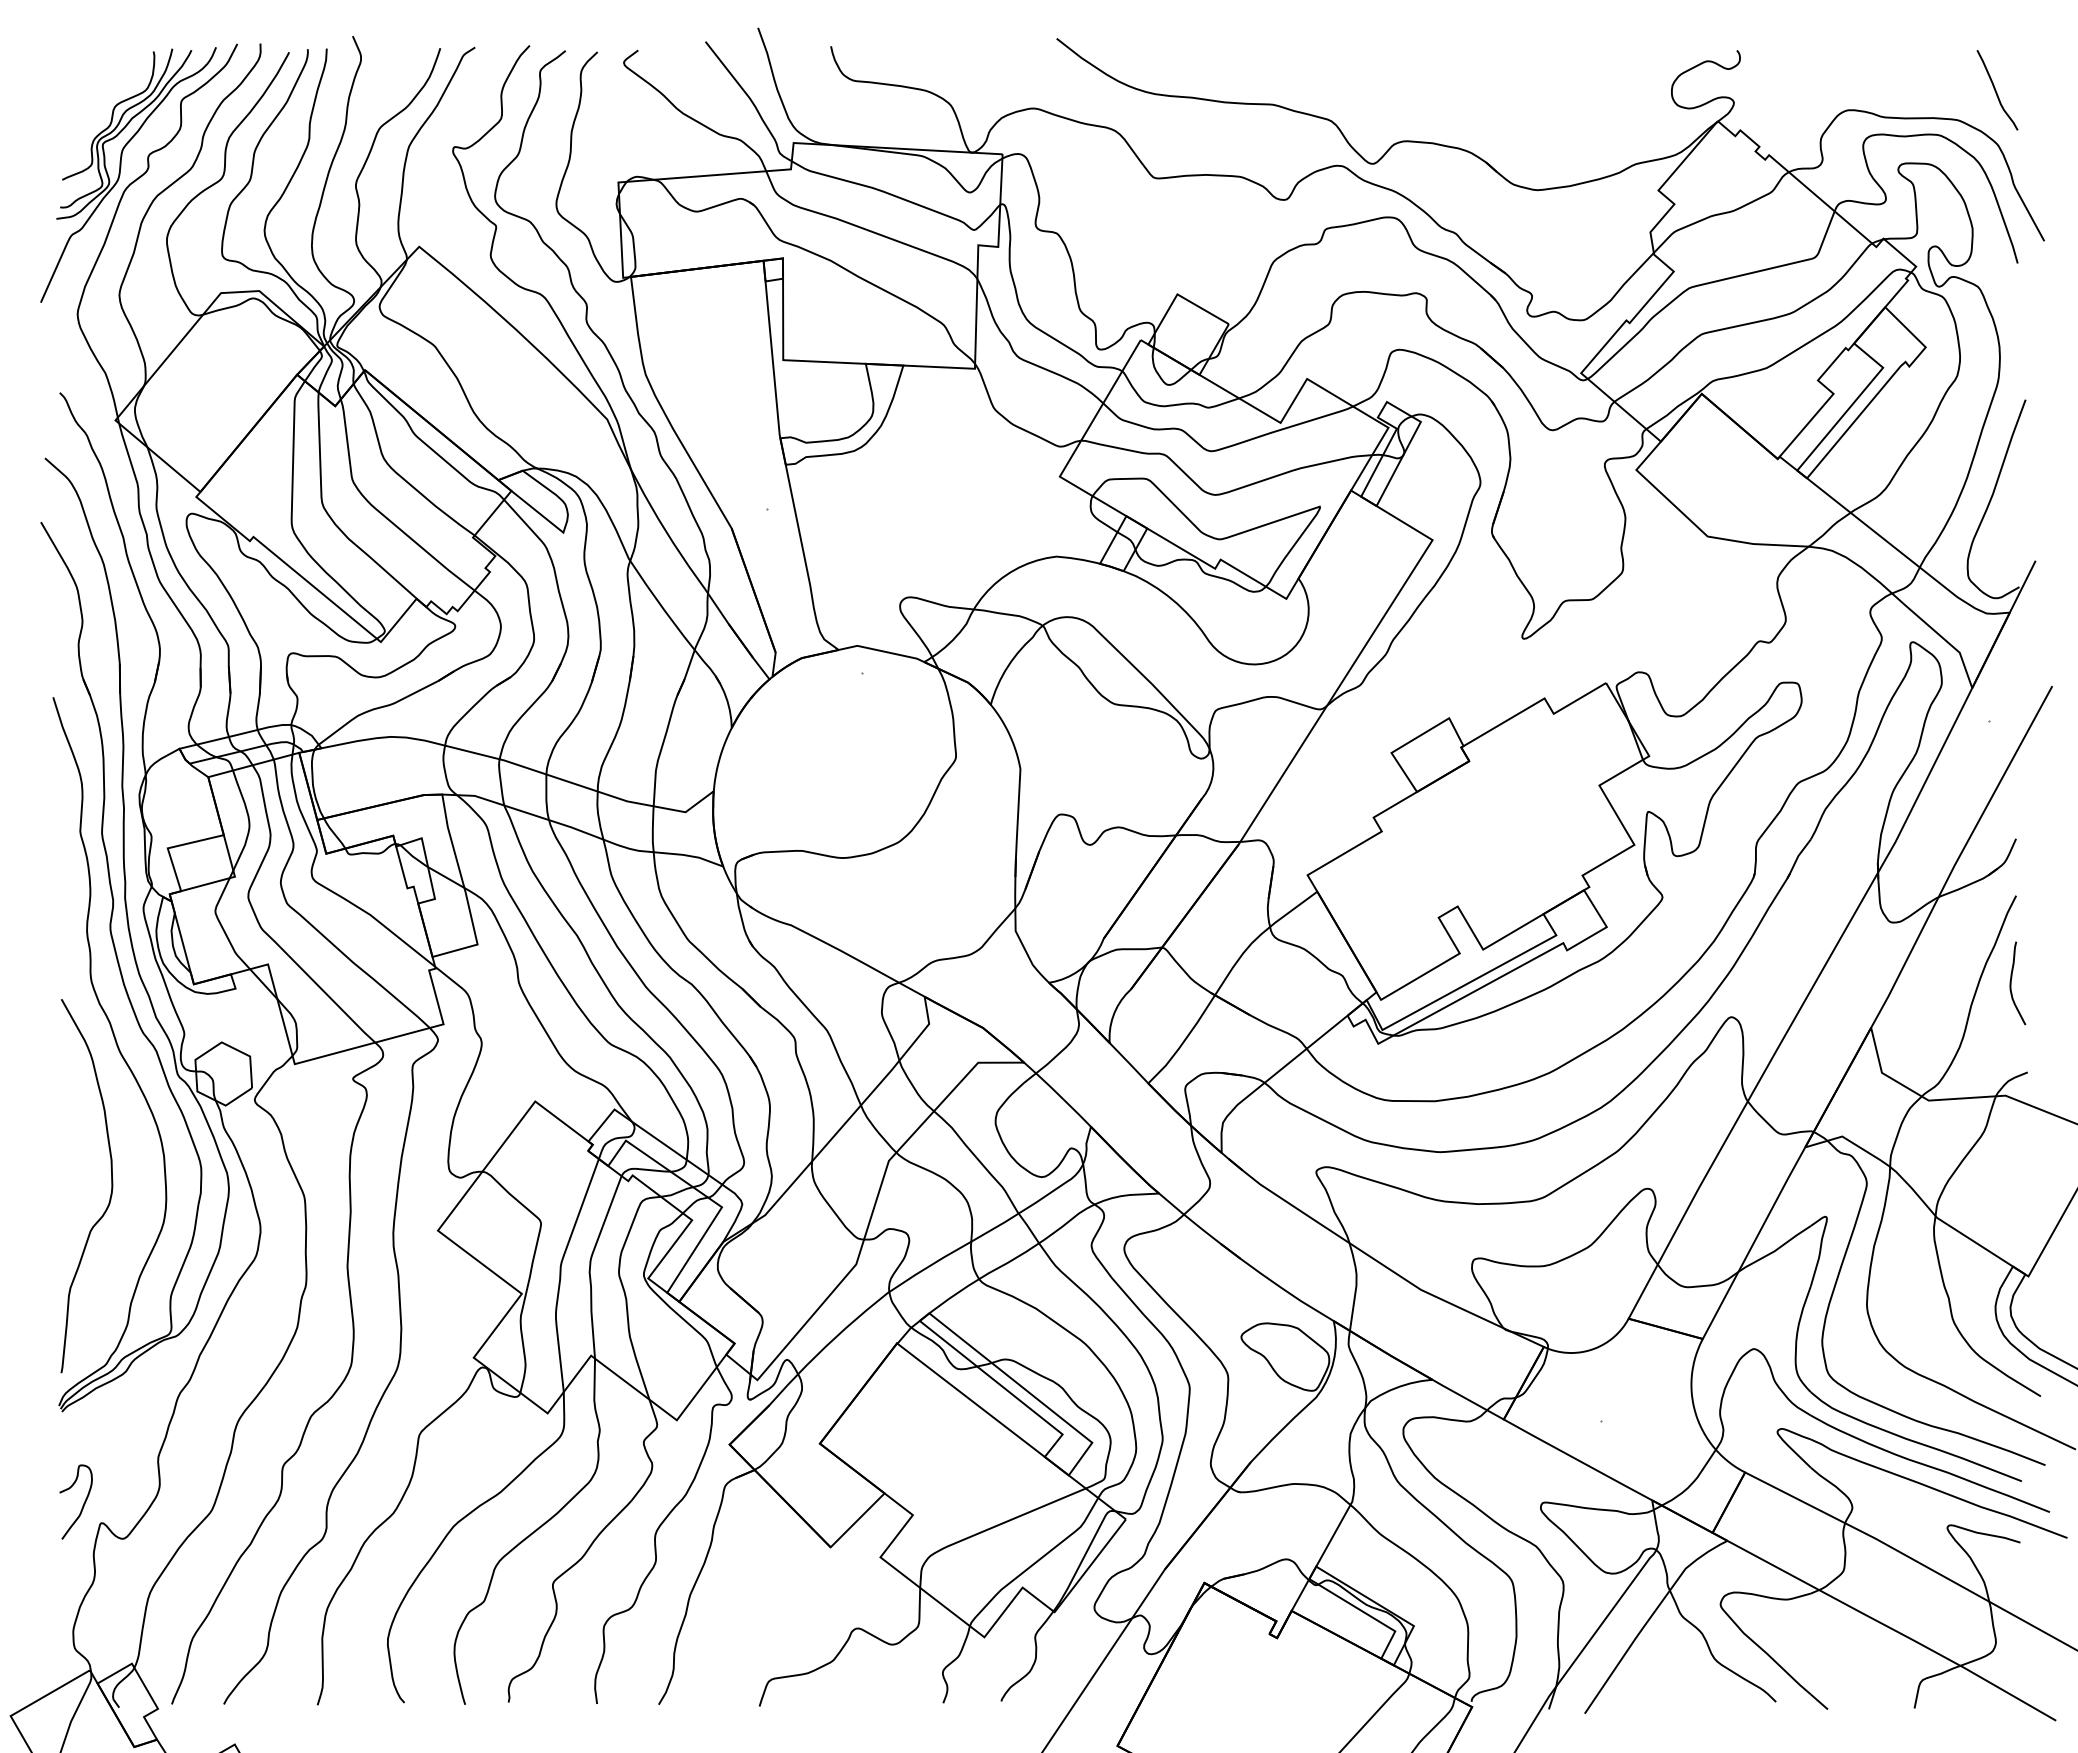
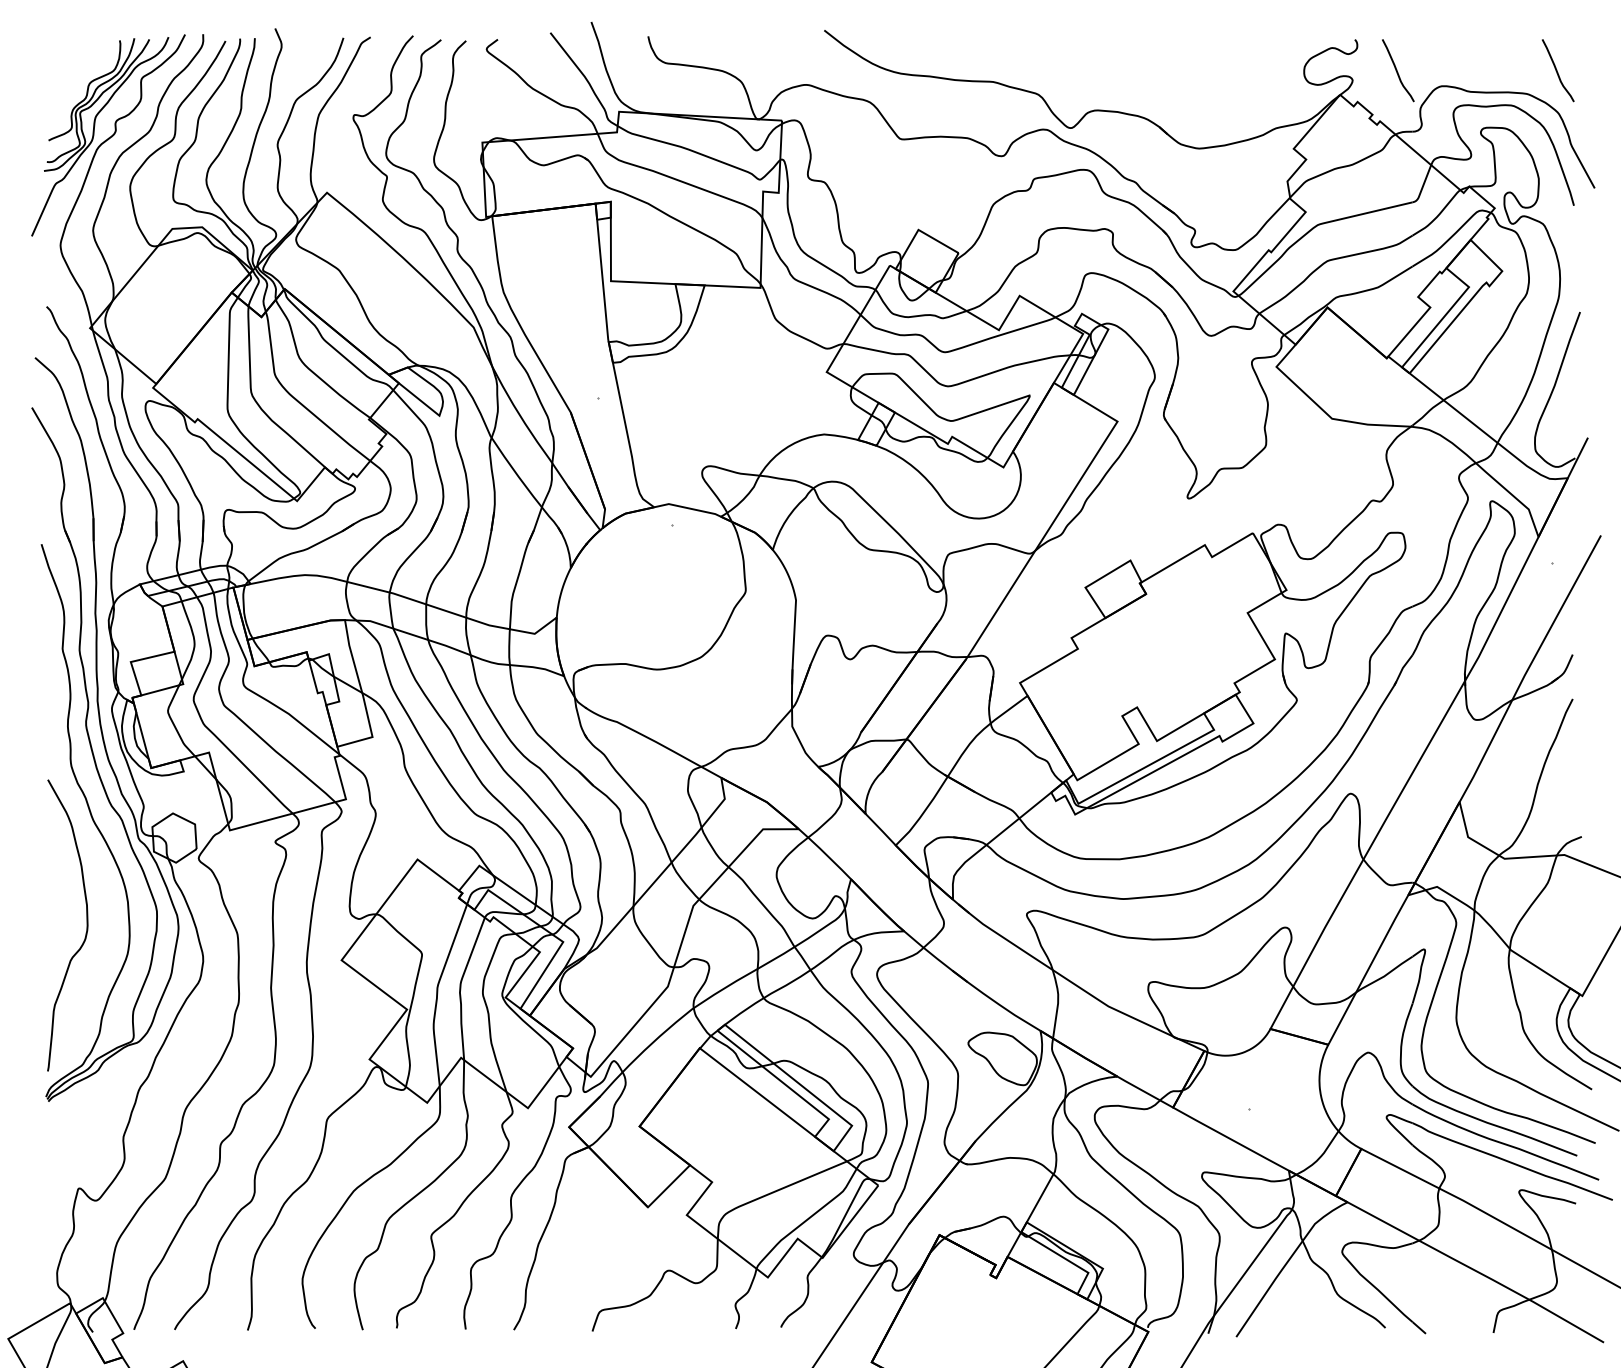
curve: (1791, 90) -> (1397, 70), added
curve: (2011, 983) -> (1569, 767), removed
curve: (82, 1505) -> (64, 1174), removed

